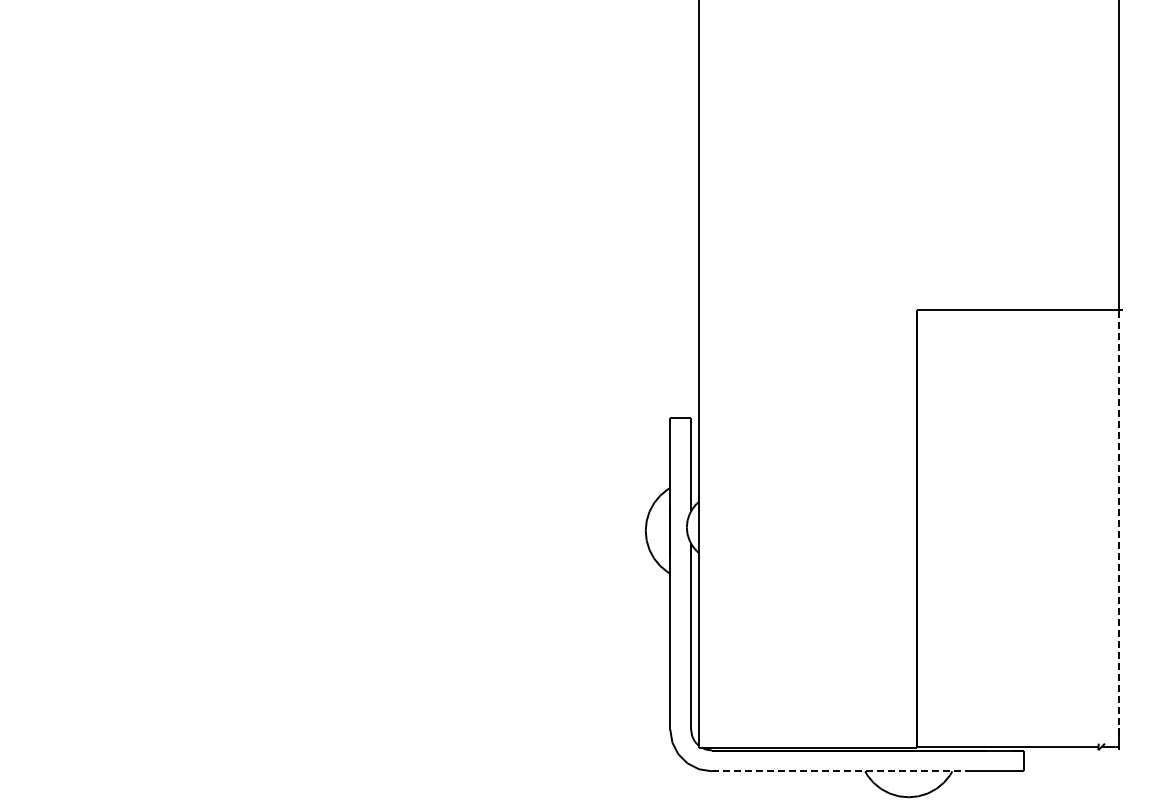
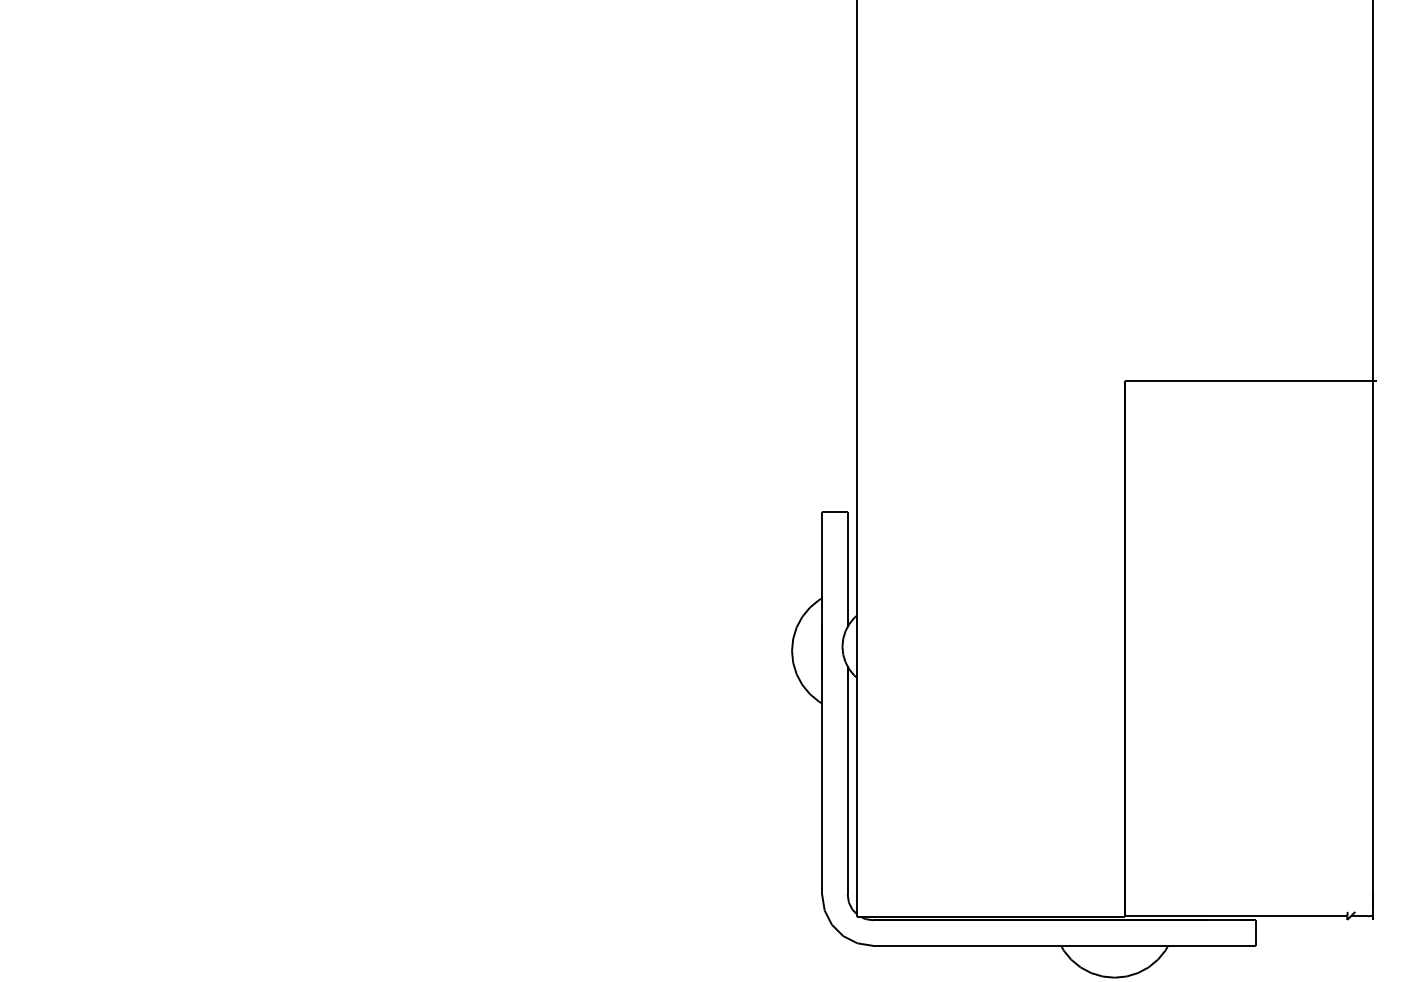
line: (1119, 530) -> (1373, 650), dashed -> solid
line: (838, 771) -> (1028, 946), dashed -> solid

